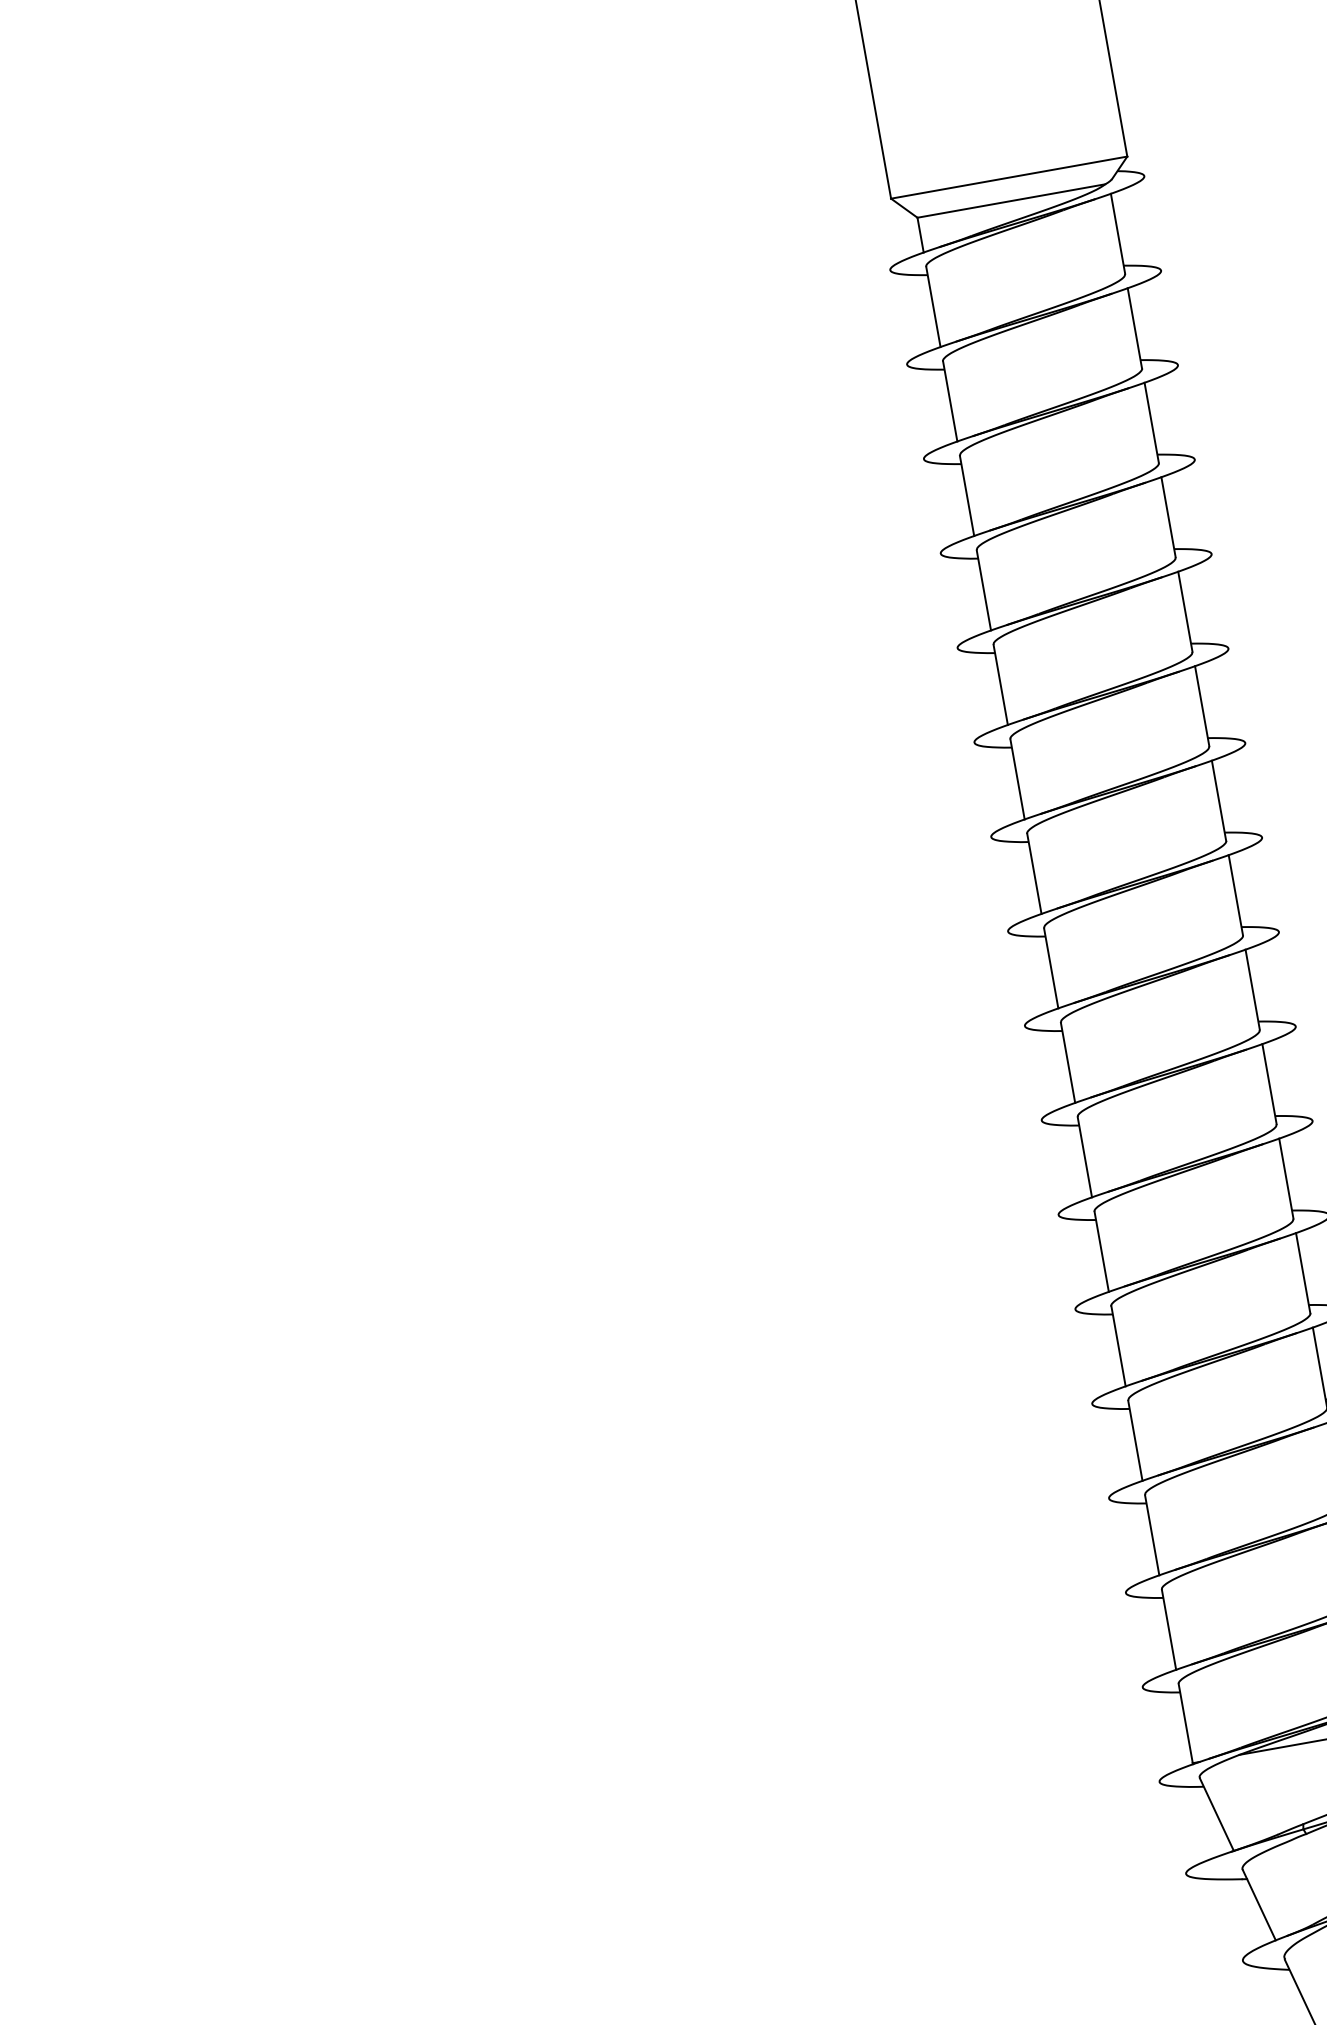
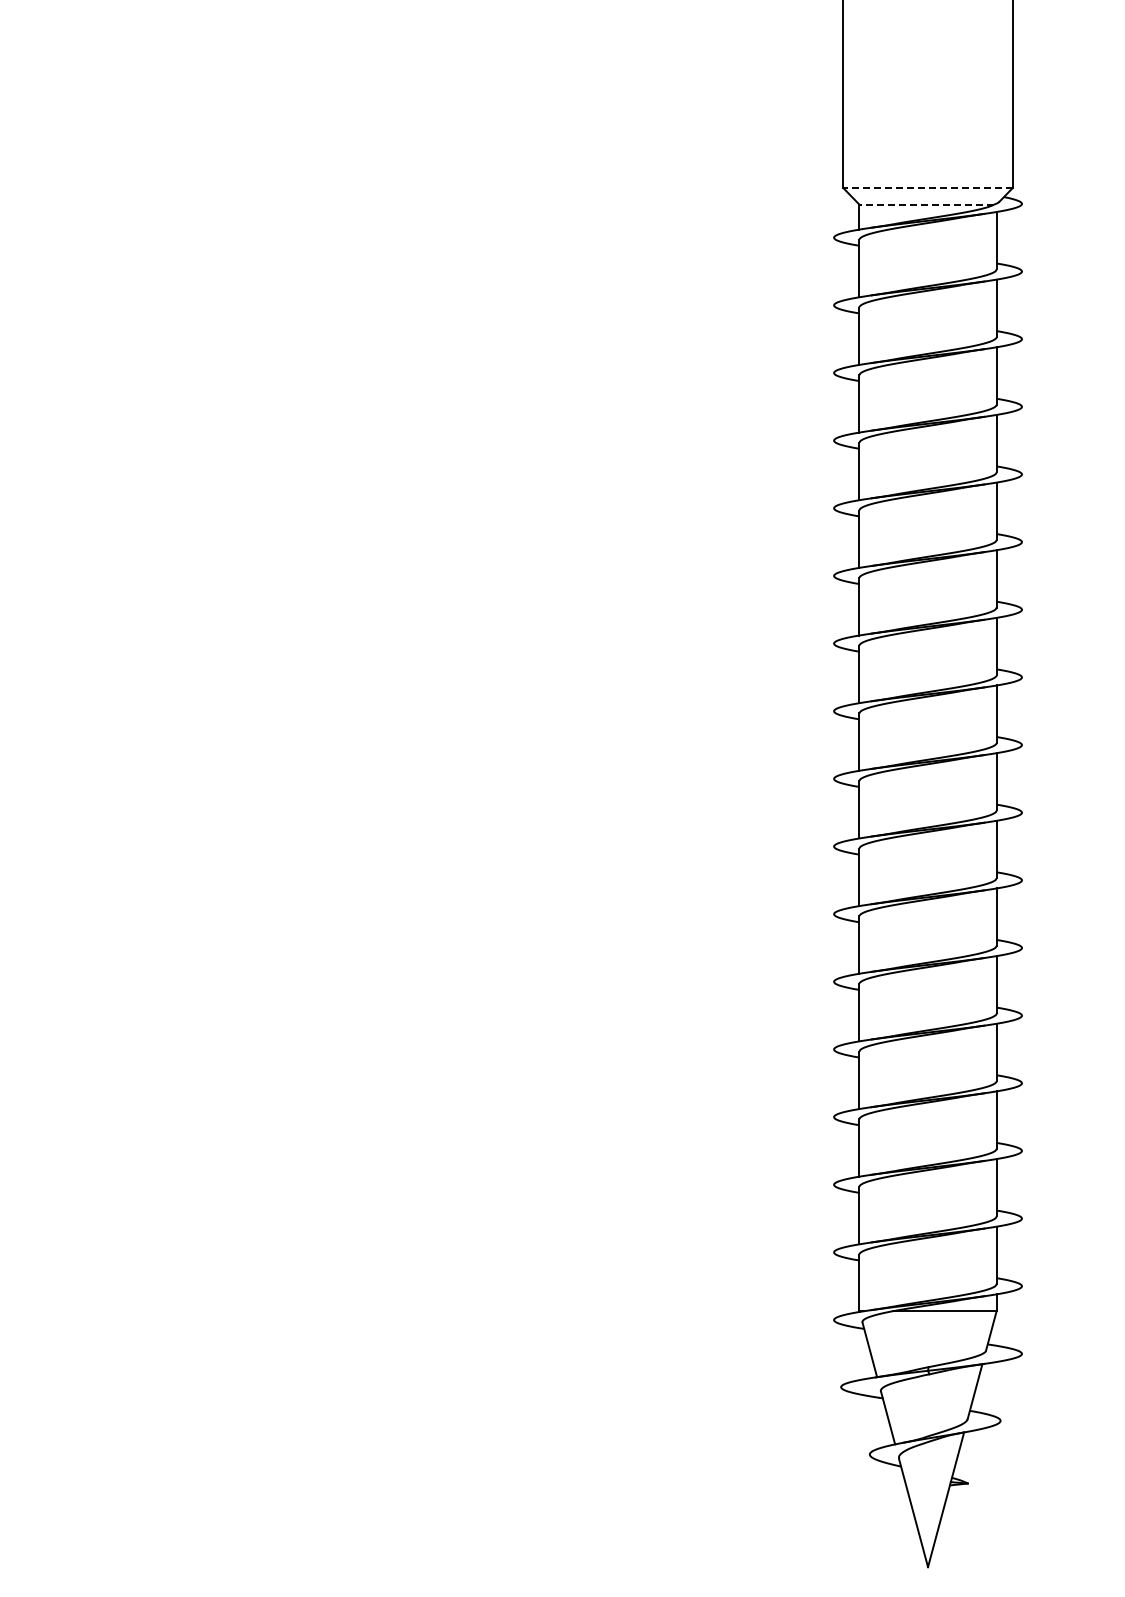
line: (1009, 177) -> (928, 188), solid -> dashed
line: (1011, 200) -> (926, 204), solid -> dashed

